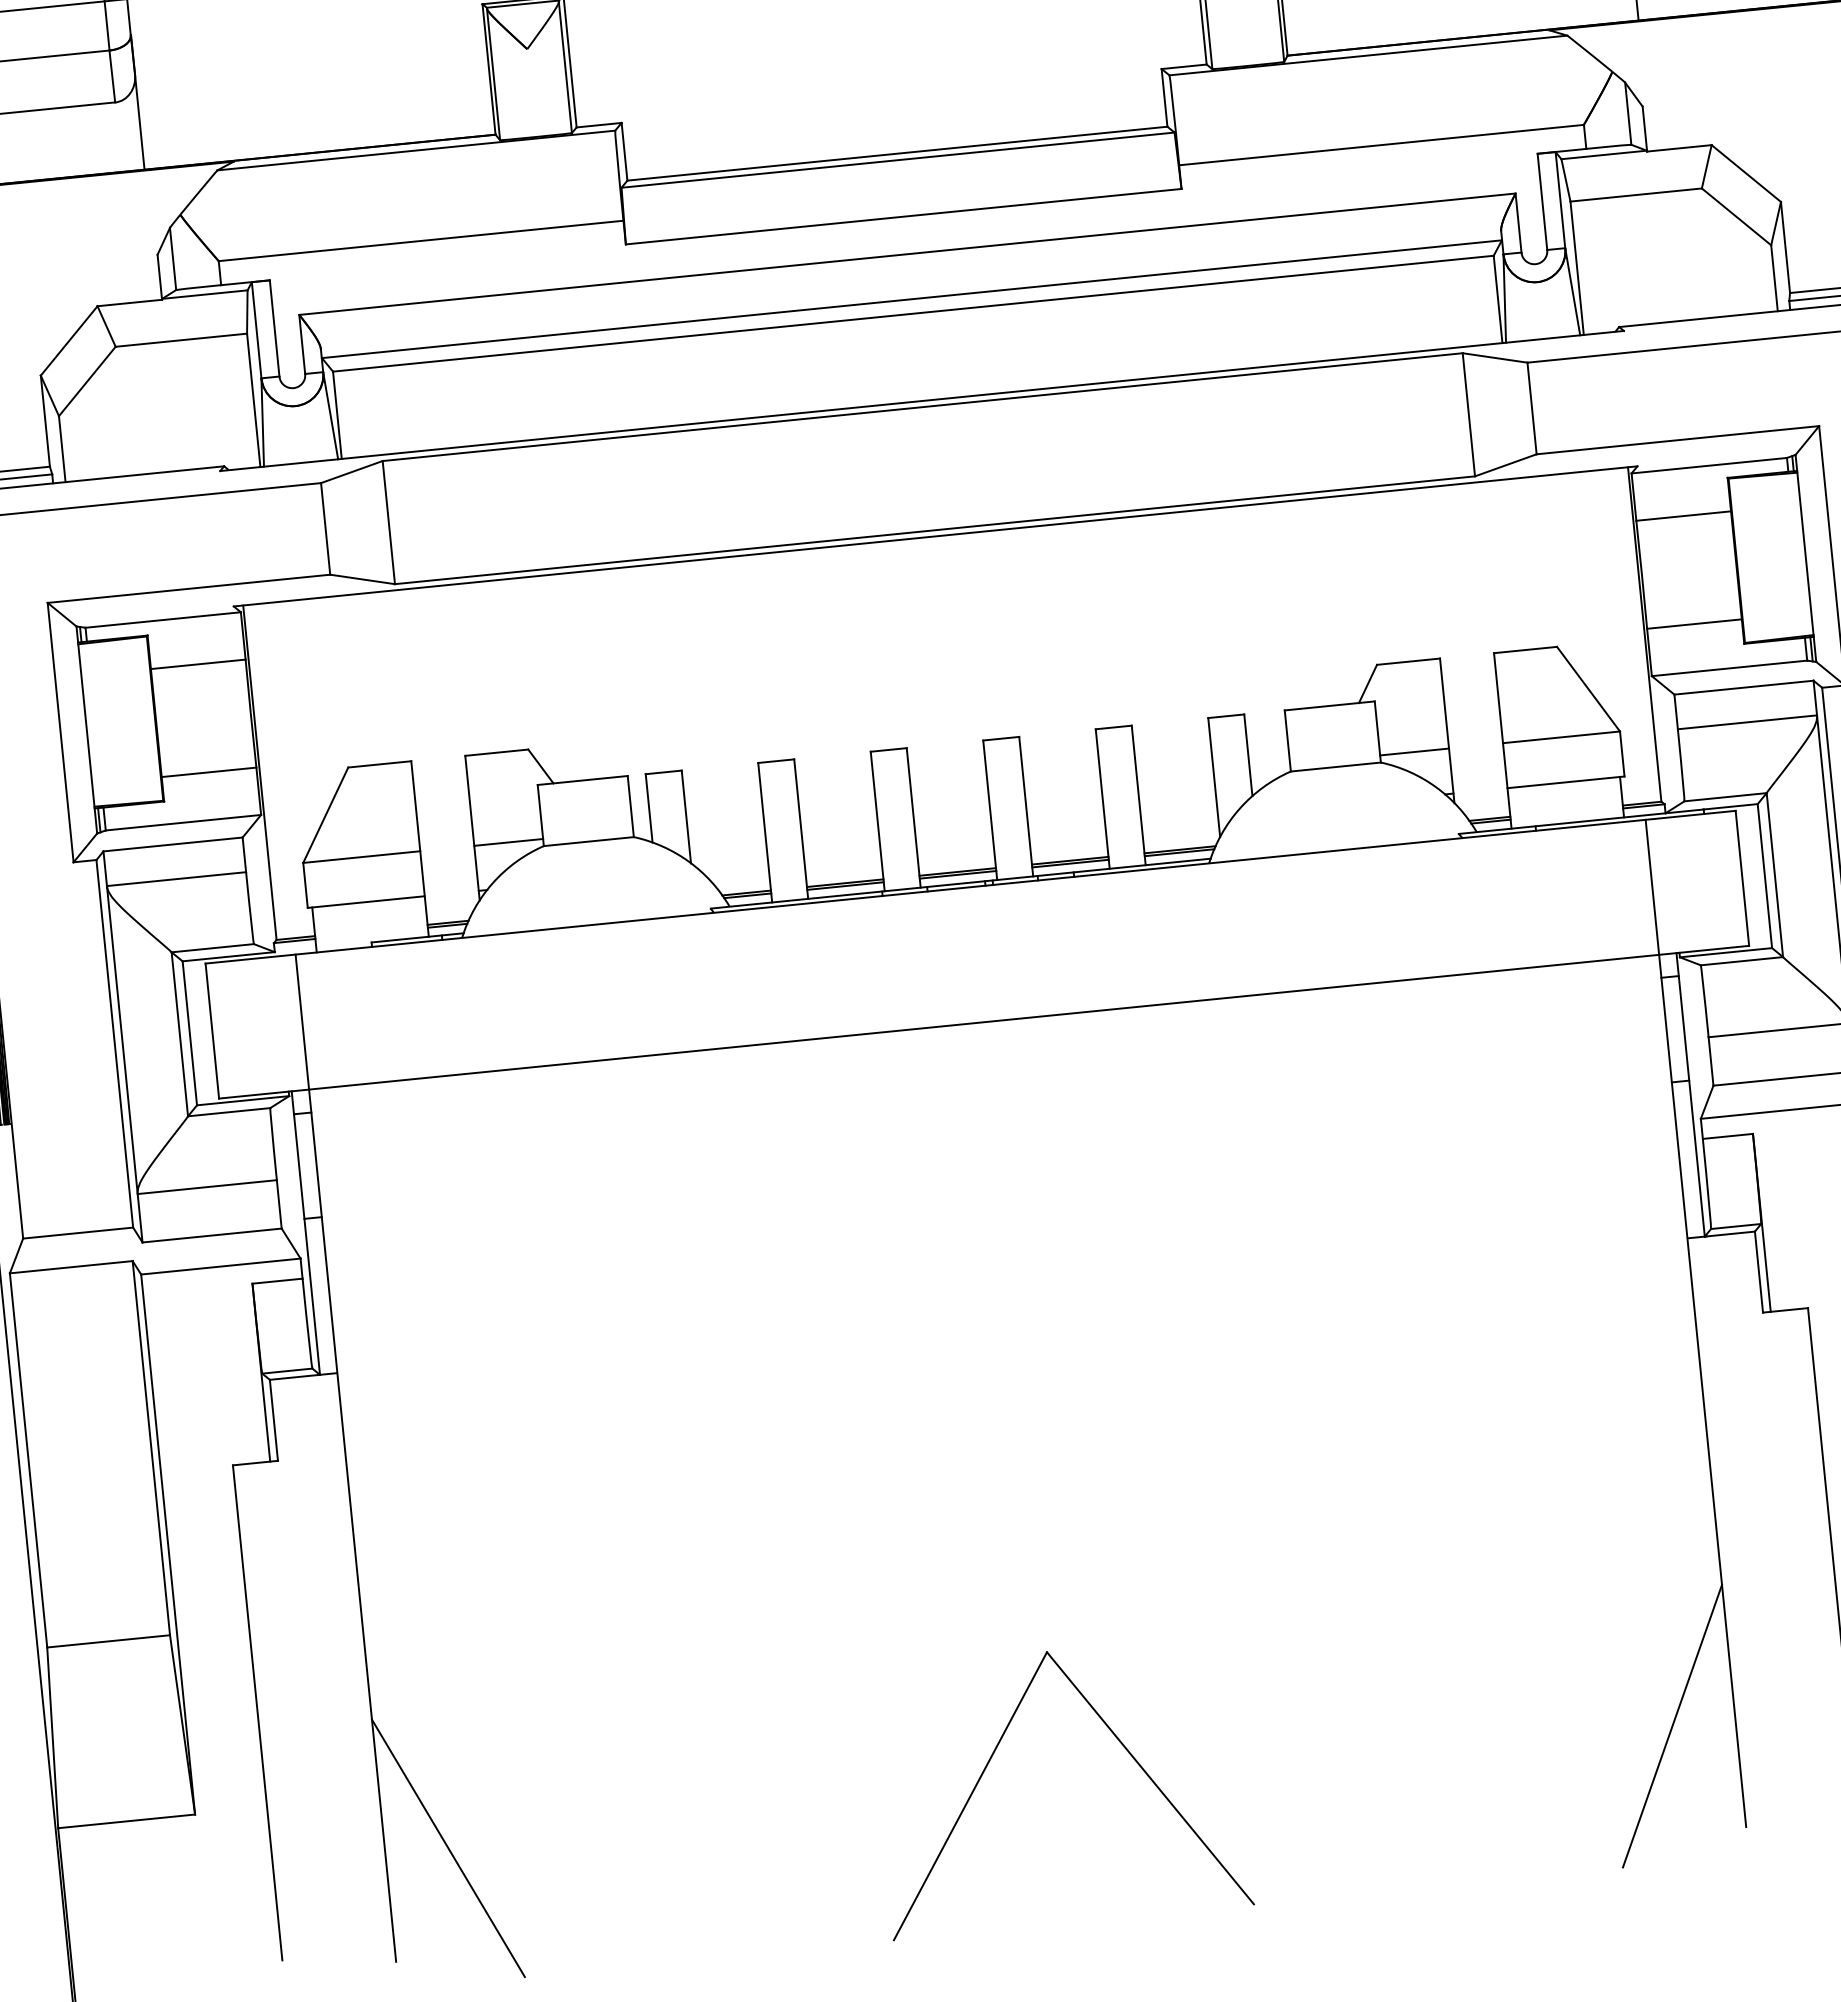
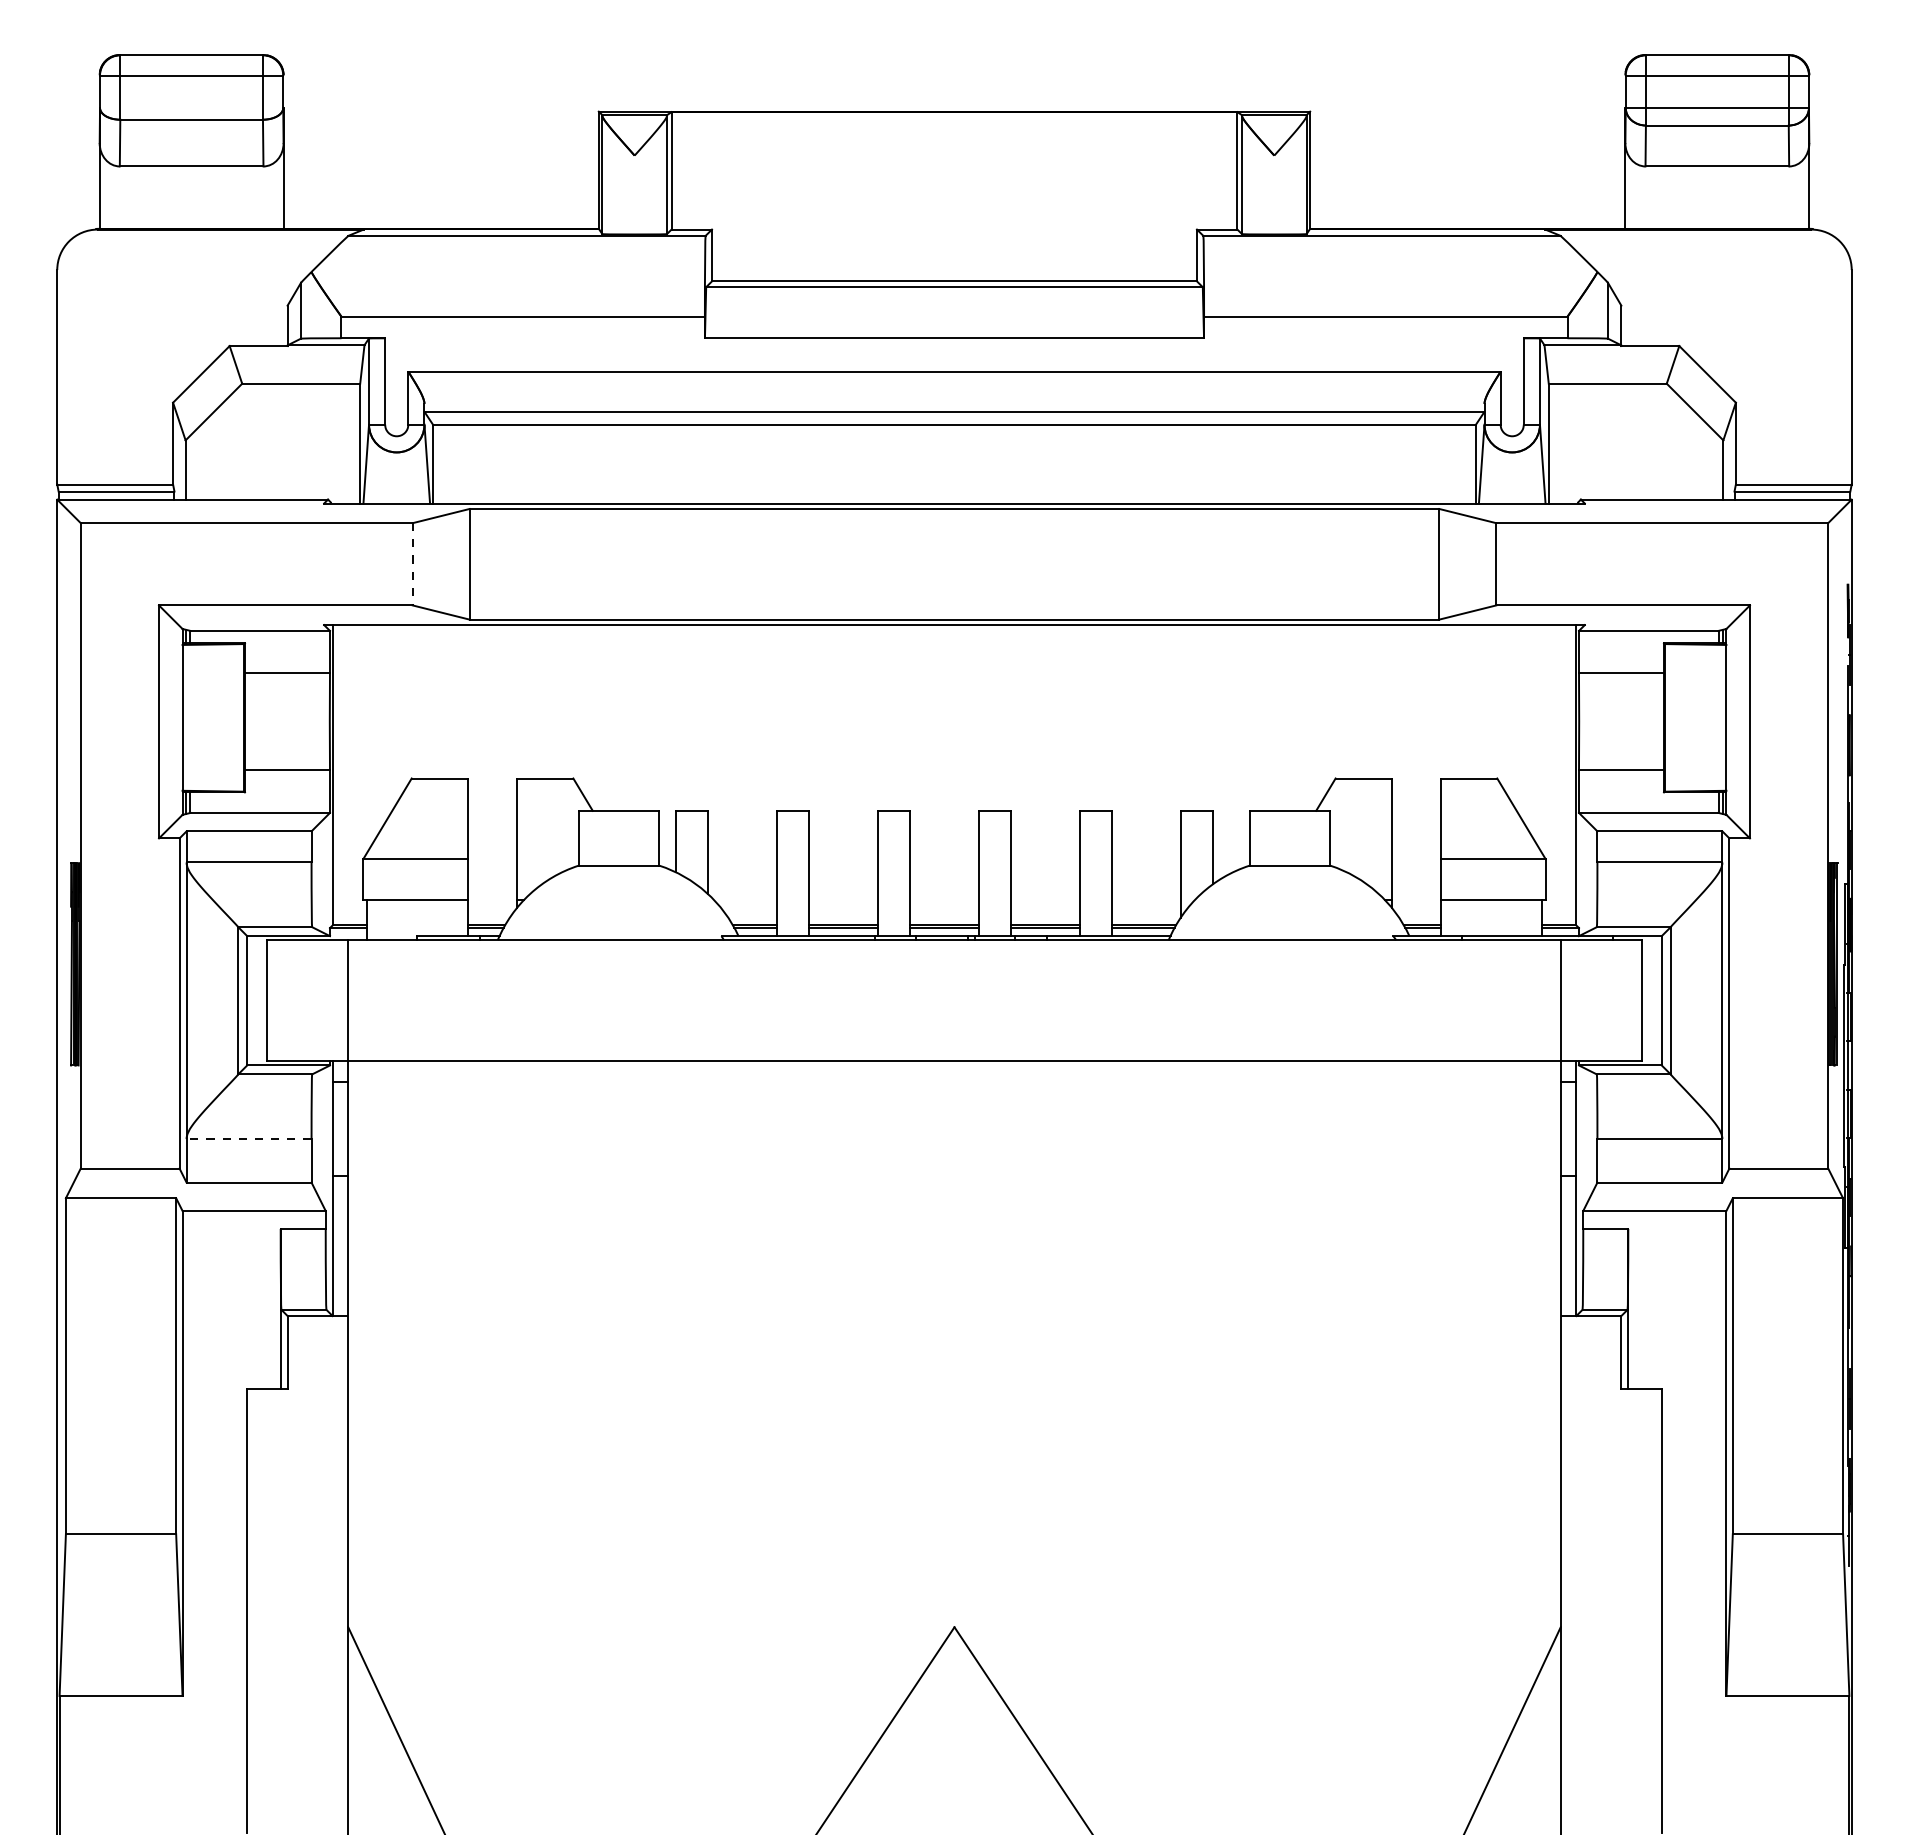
line: (325, 529) -> (412, 564), solid -> dashed
line: (1414, 752) -> (1361, 859), removed
line: (508, 842) -> (547, 859), removed
line: (206, 1187) -> (248, 1139), solid -> dashed

